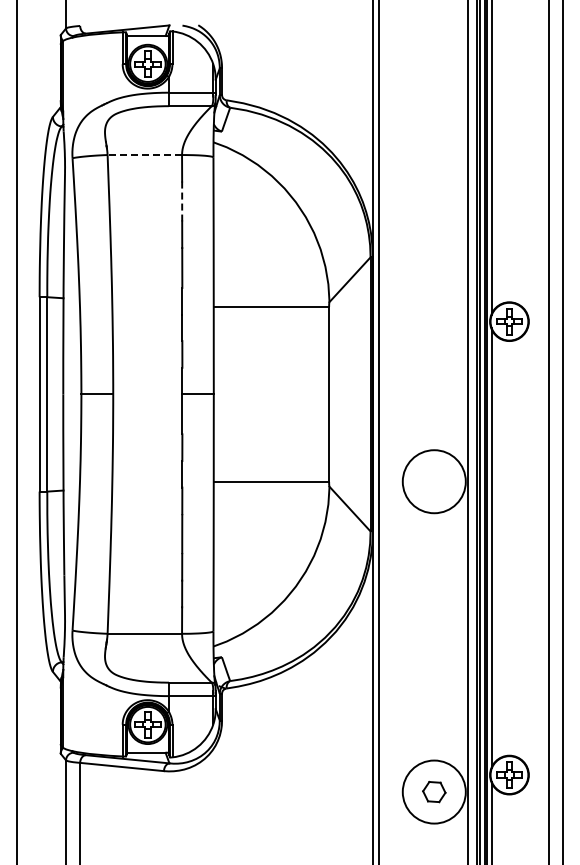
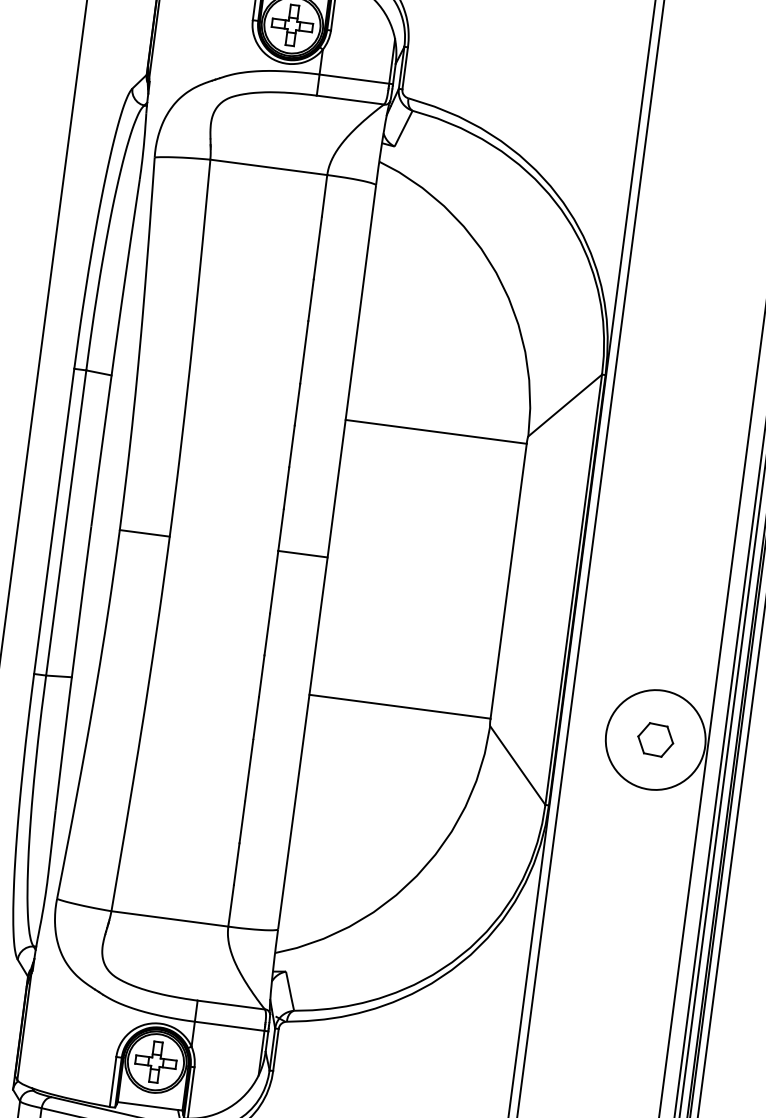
line: (144, 155) -> (268, 168), dashed -> solid
line: (182, 201) -> (318, 248), dashed -> solid
part: (434, 481) -> (656, 739), added

